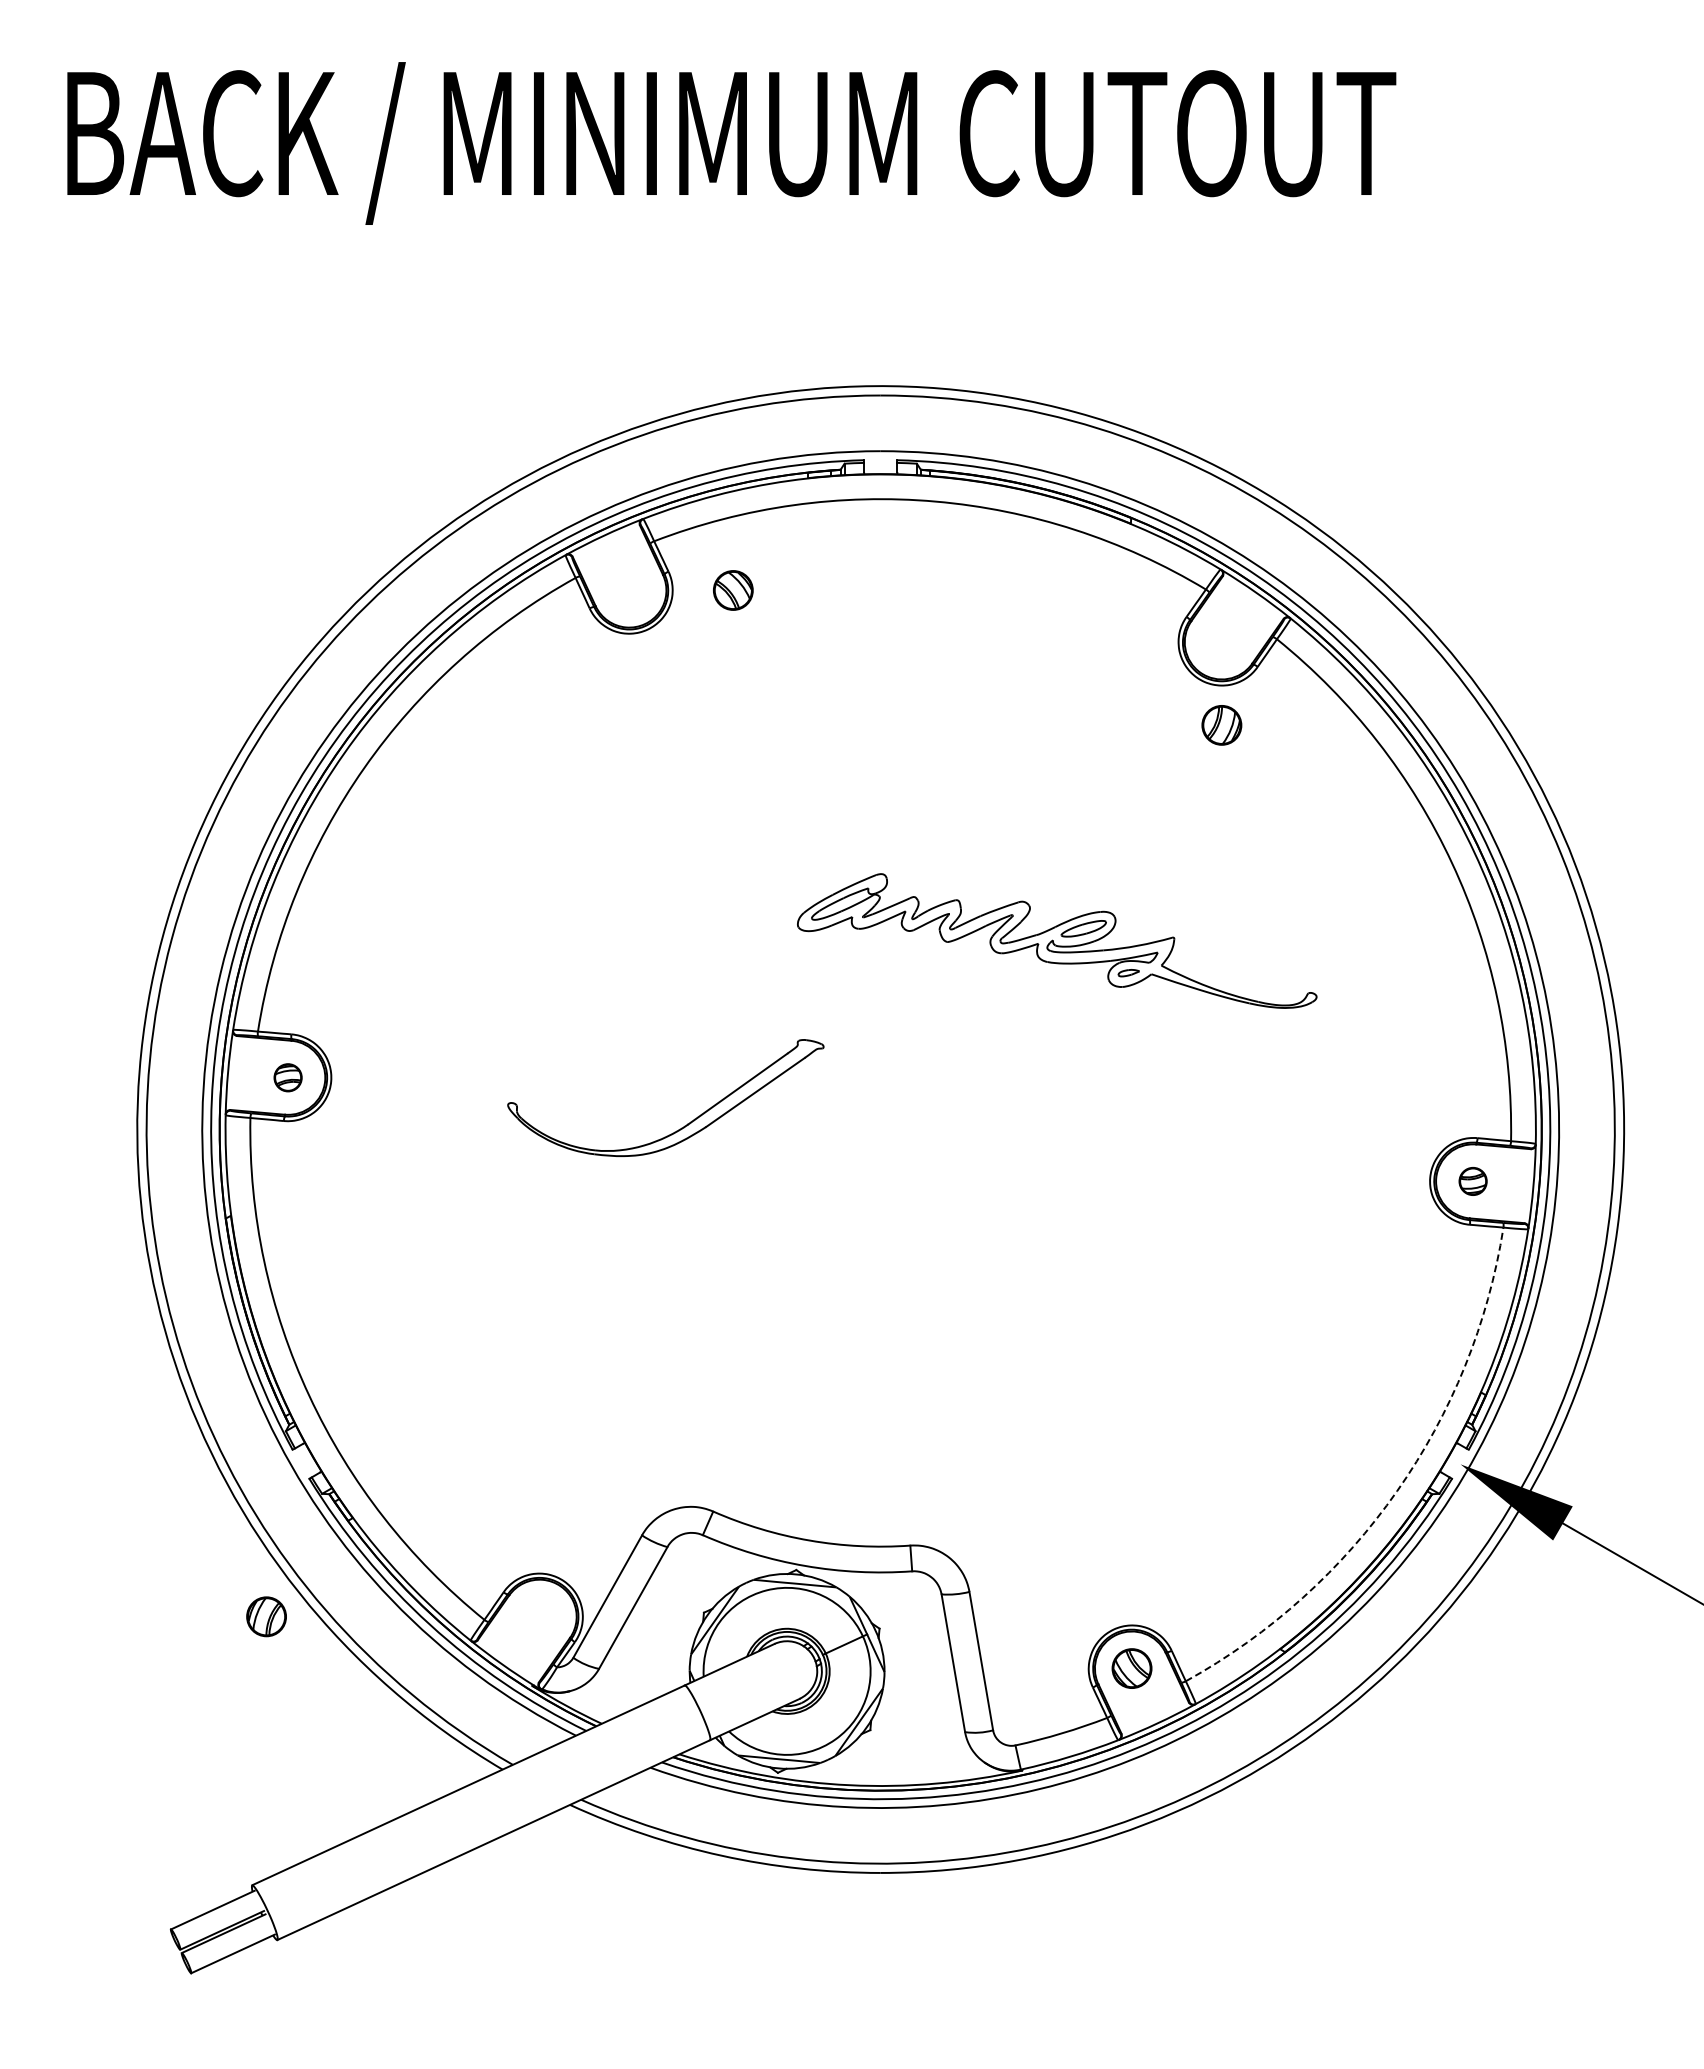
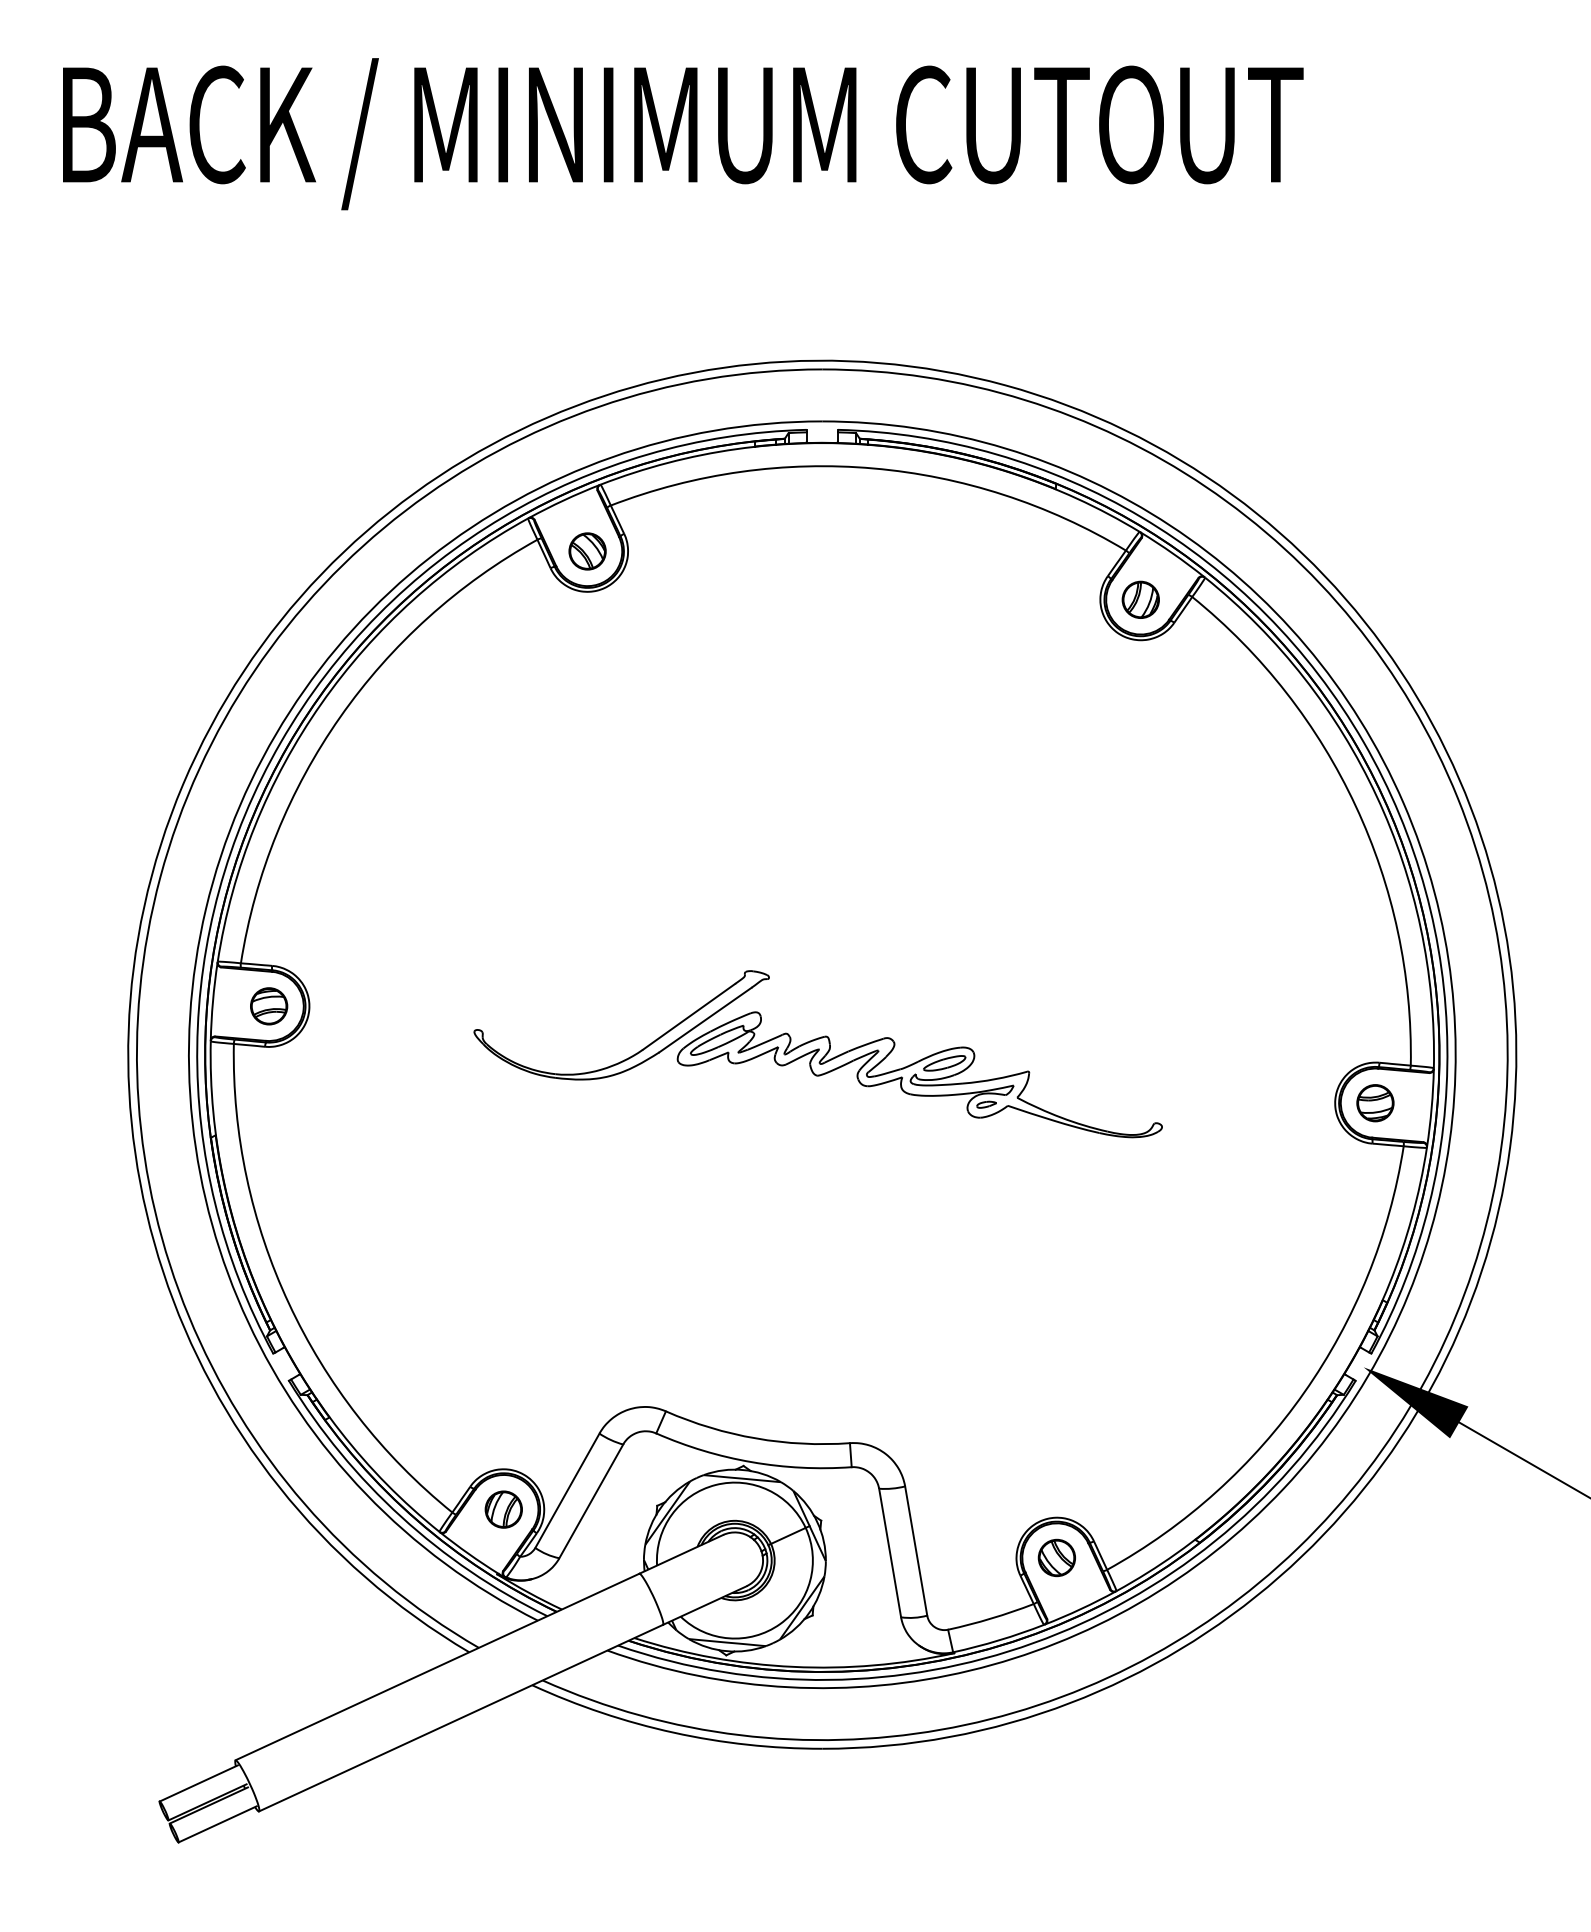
part: (733, 590) -> (587, 551), moved
part: (1221, 725) -> (1140, 600), moved
part: (1057, 940) -> (920, 1074), moved
part: (287, 1077) -> (268, 1006), size x1.43
part: (1472, 1181) -> (1374, 1103), size x1.43
arc: (1397, 1491) -> (1304, 1392), dashed -> solid
part: (266, 1616) -> (503, 1509), moved

